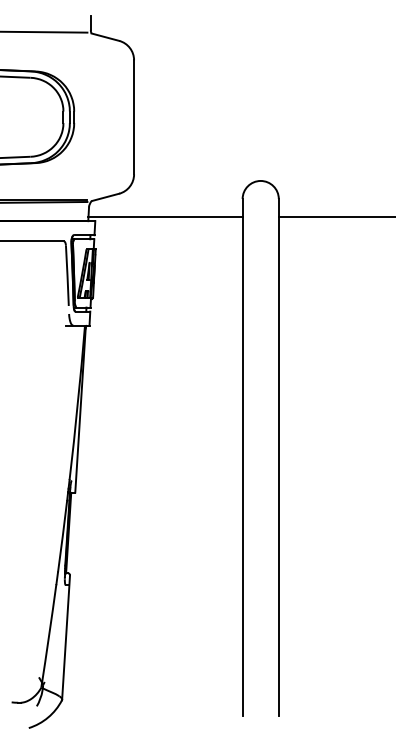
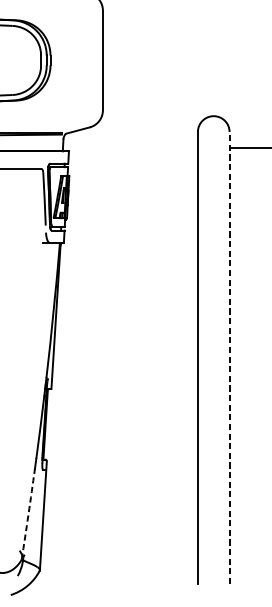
line: (165, 217) -> (130, 148), removed
line: (278, 456) -> (229, 357), solid -> dashed
arc: (49, 635) -> (28, 513), solid -> dashed

